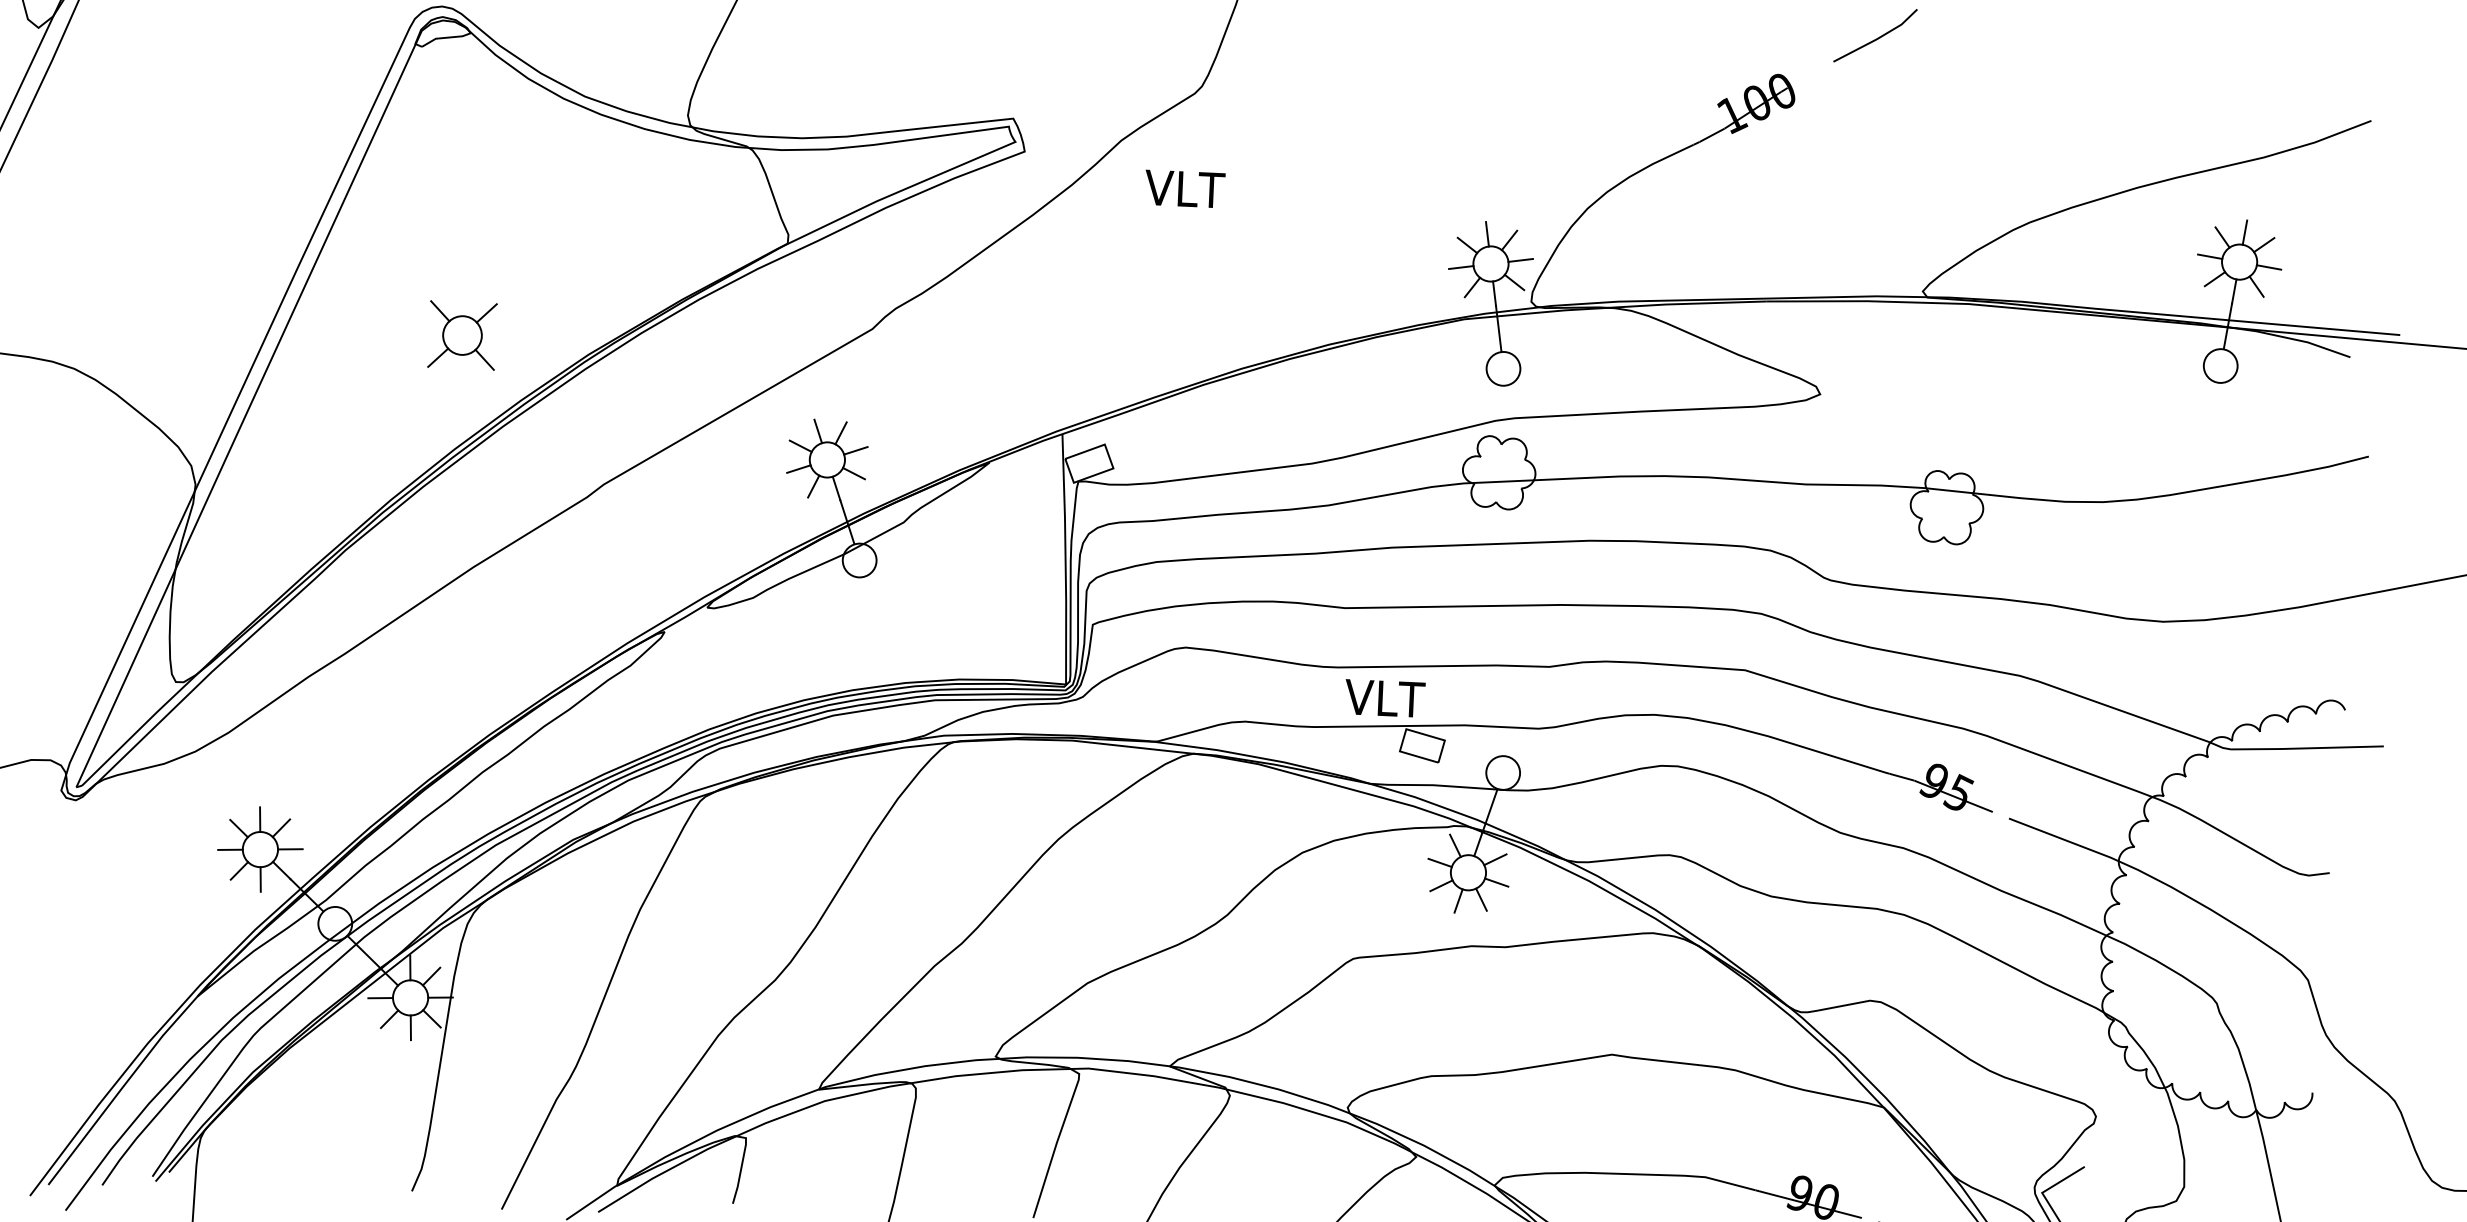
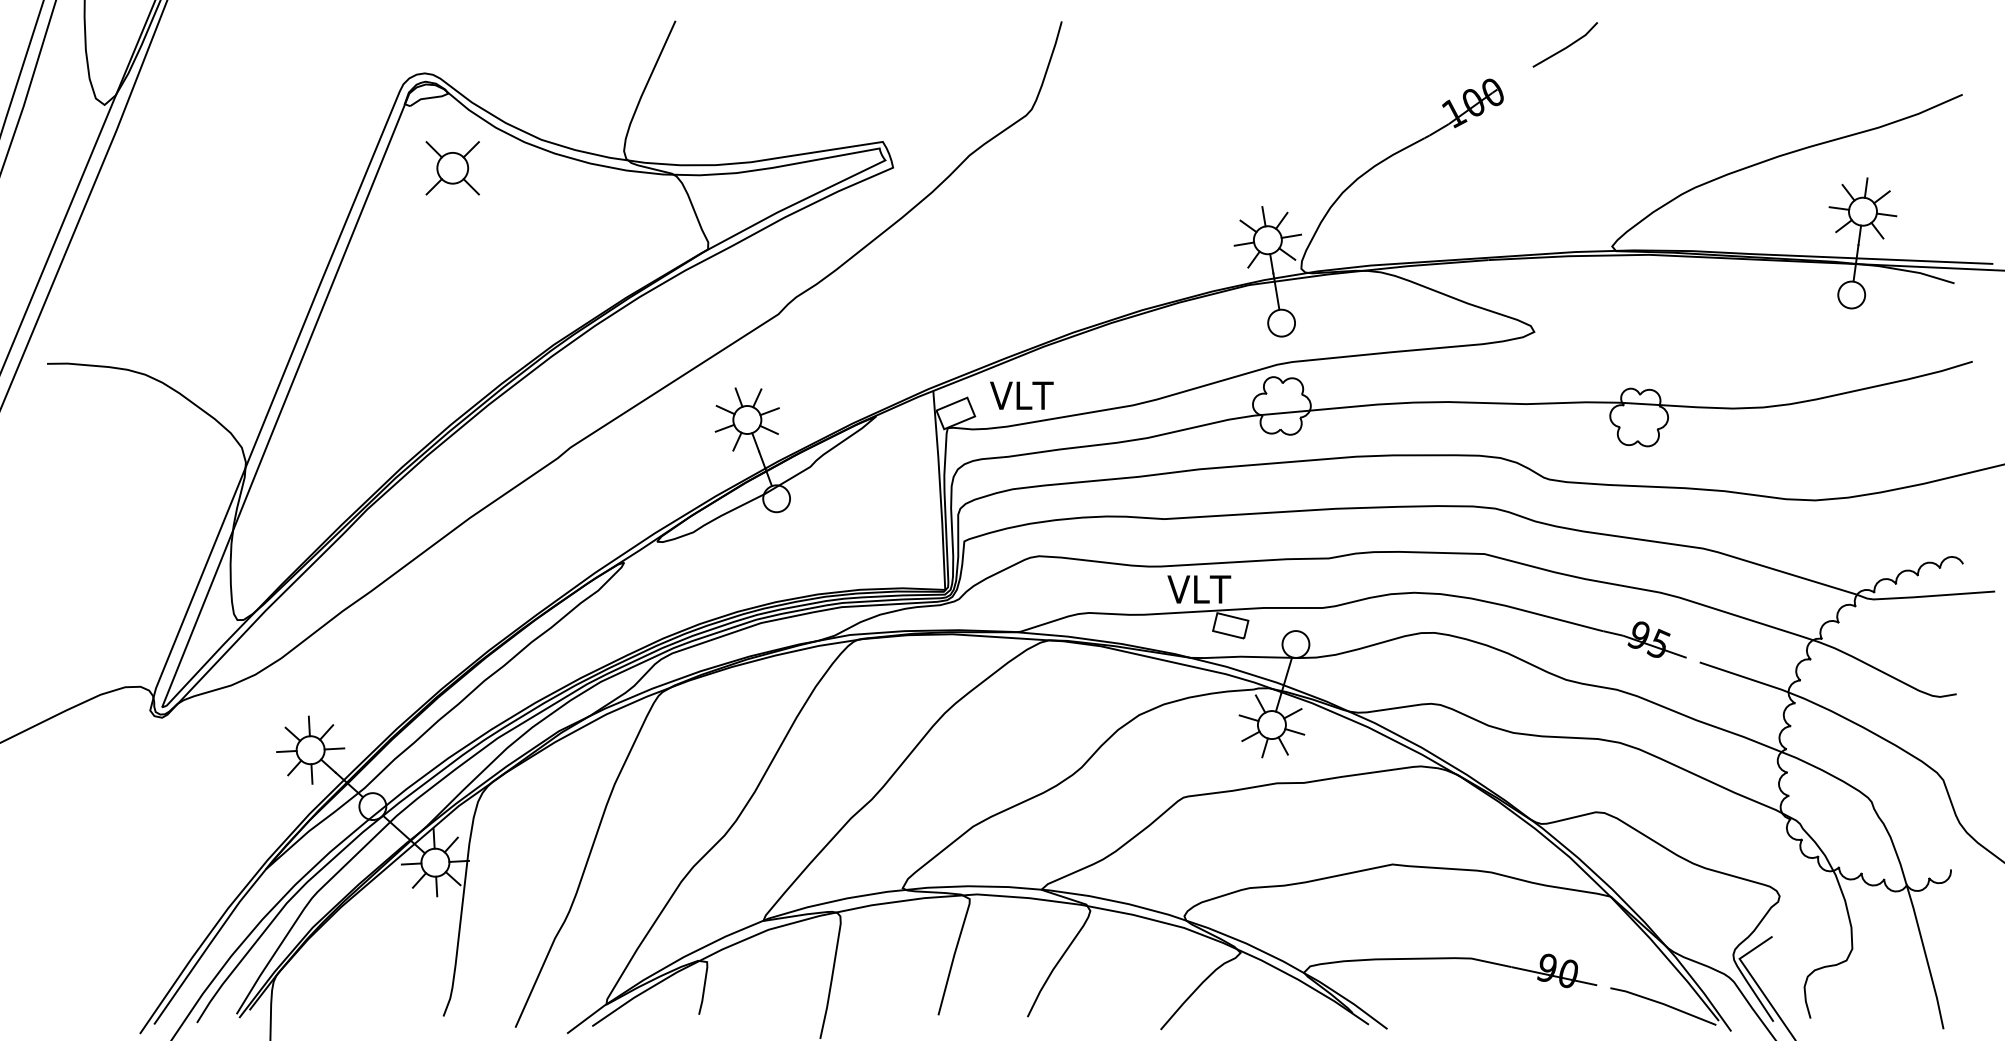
text: (1184, 188) -> (1021, 395), moved
part: (462, 335) -> (452, 168), moved

